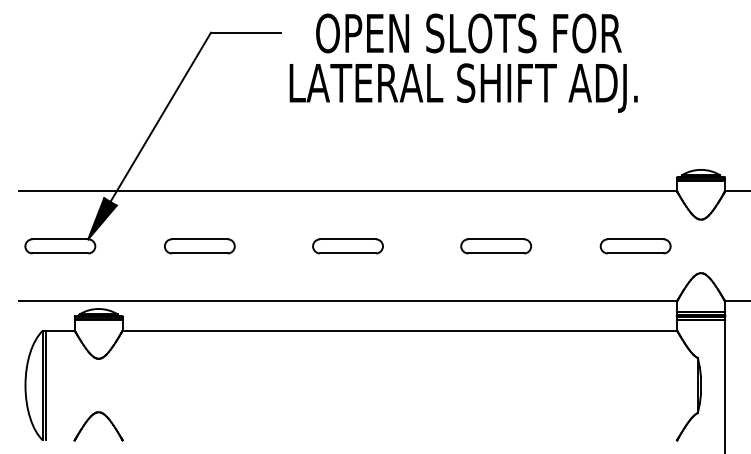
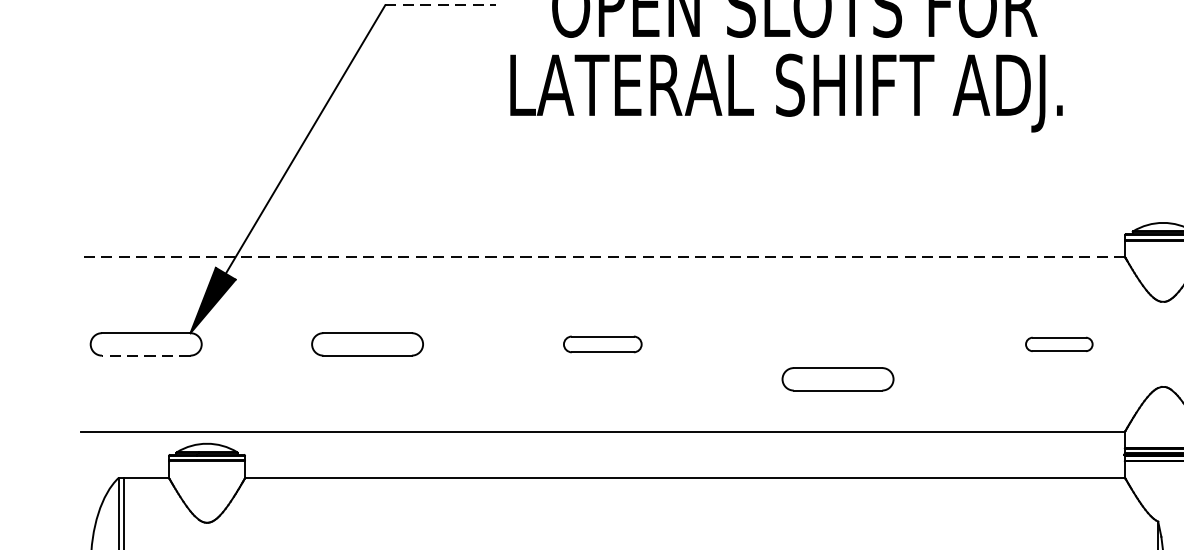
line: (245, 32) -> (440, 4), solid -> dashed
line: (347, 191) -> (601, 257), solid -> dashed
part: (347, 246) -> (601, 344), size x0.7
part: (496, 246) -> (838, 379), moved
part: (635, 246) -> (1059, 344), size x0.6
line: (60, 253) -> (146, 355), solid -> dashed

